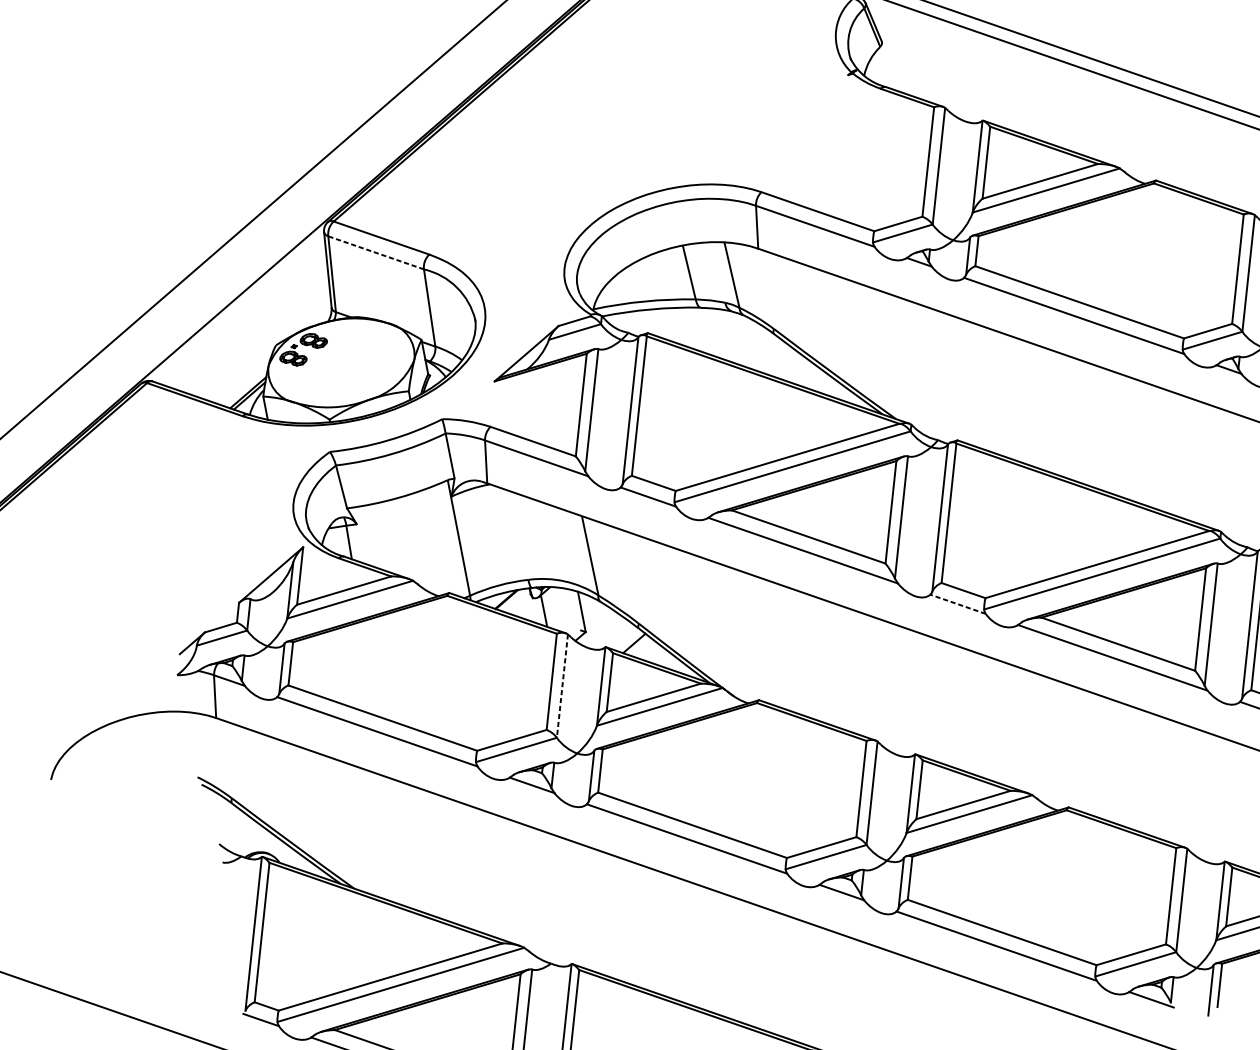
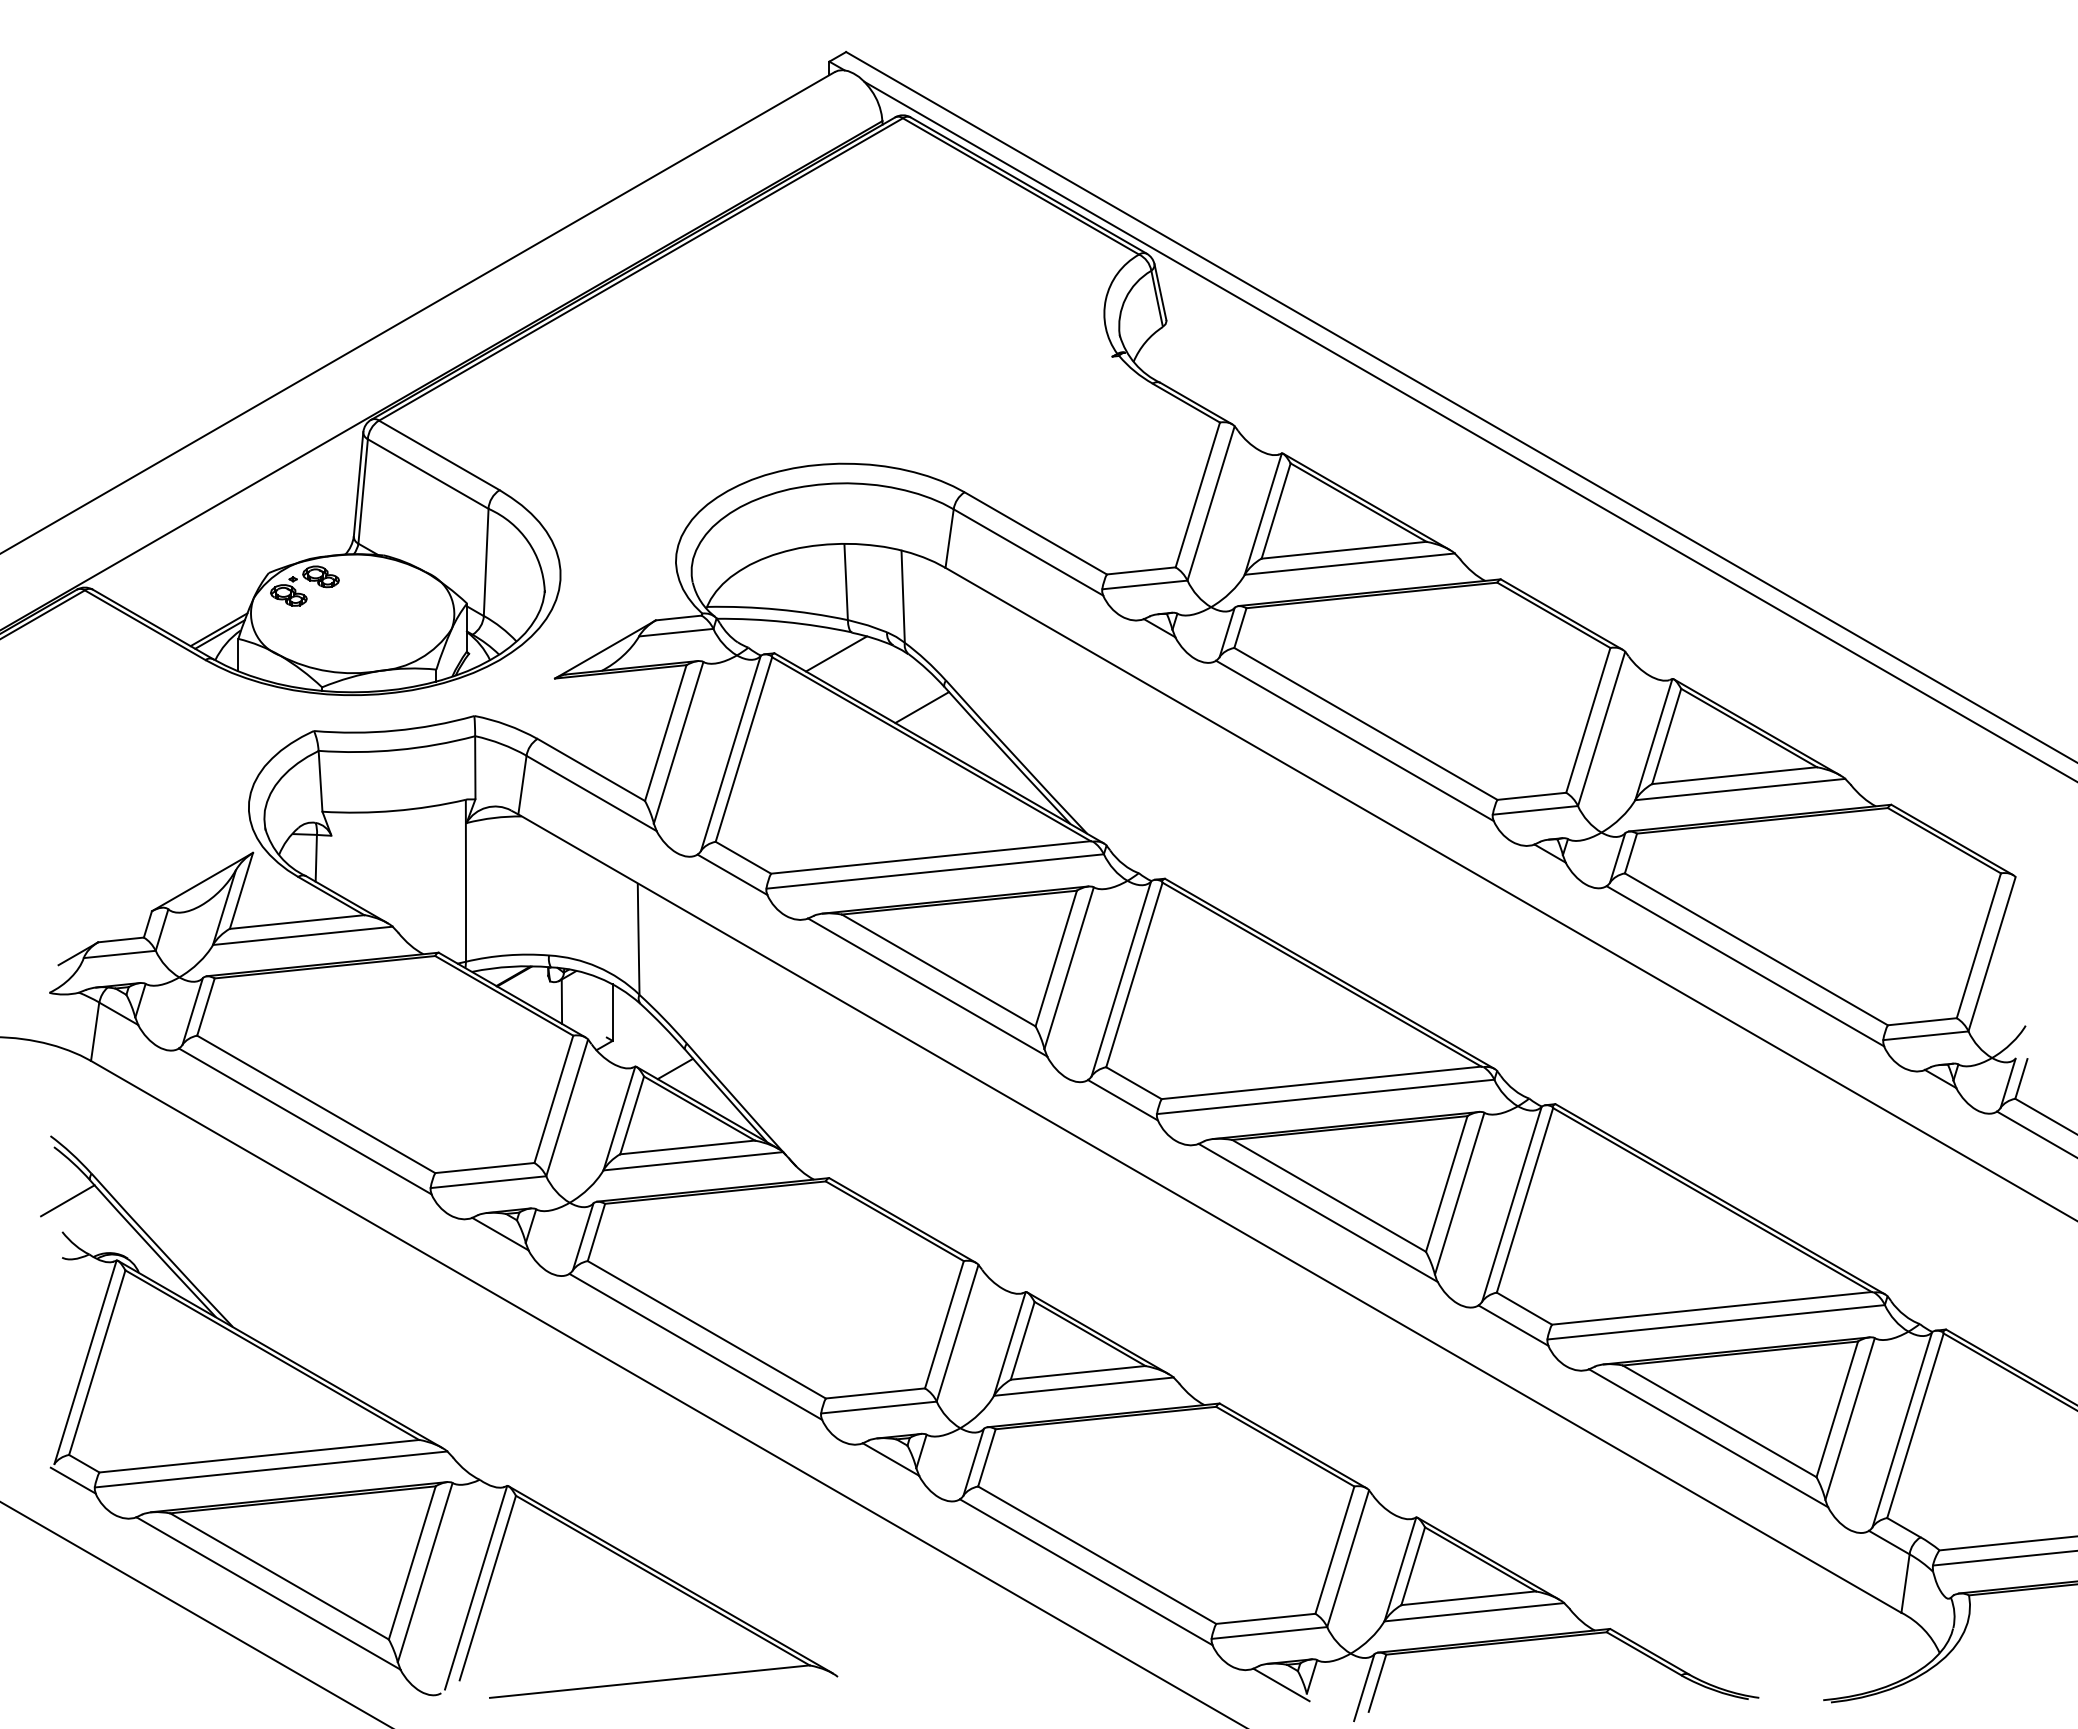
line: (376, 253) -> (428, 474), dashed -> solid
line: (692, 324) -> (836, 653), added
line: (761, 351) -> (922, 707), added
line: (957, 603) -> (1122, 1099), dashed -> solid
line: (562, 685) -> (567, 1107), dashed -> solid
line: (218, 820) -> (67, 1200), added

